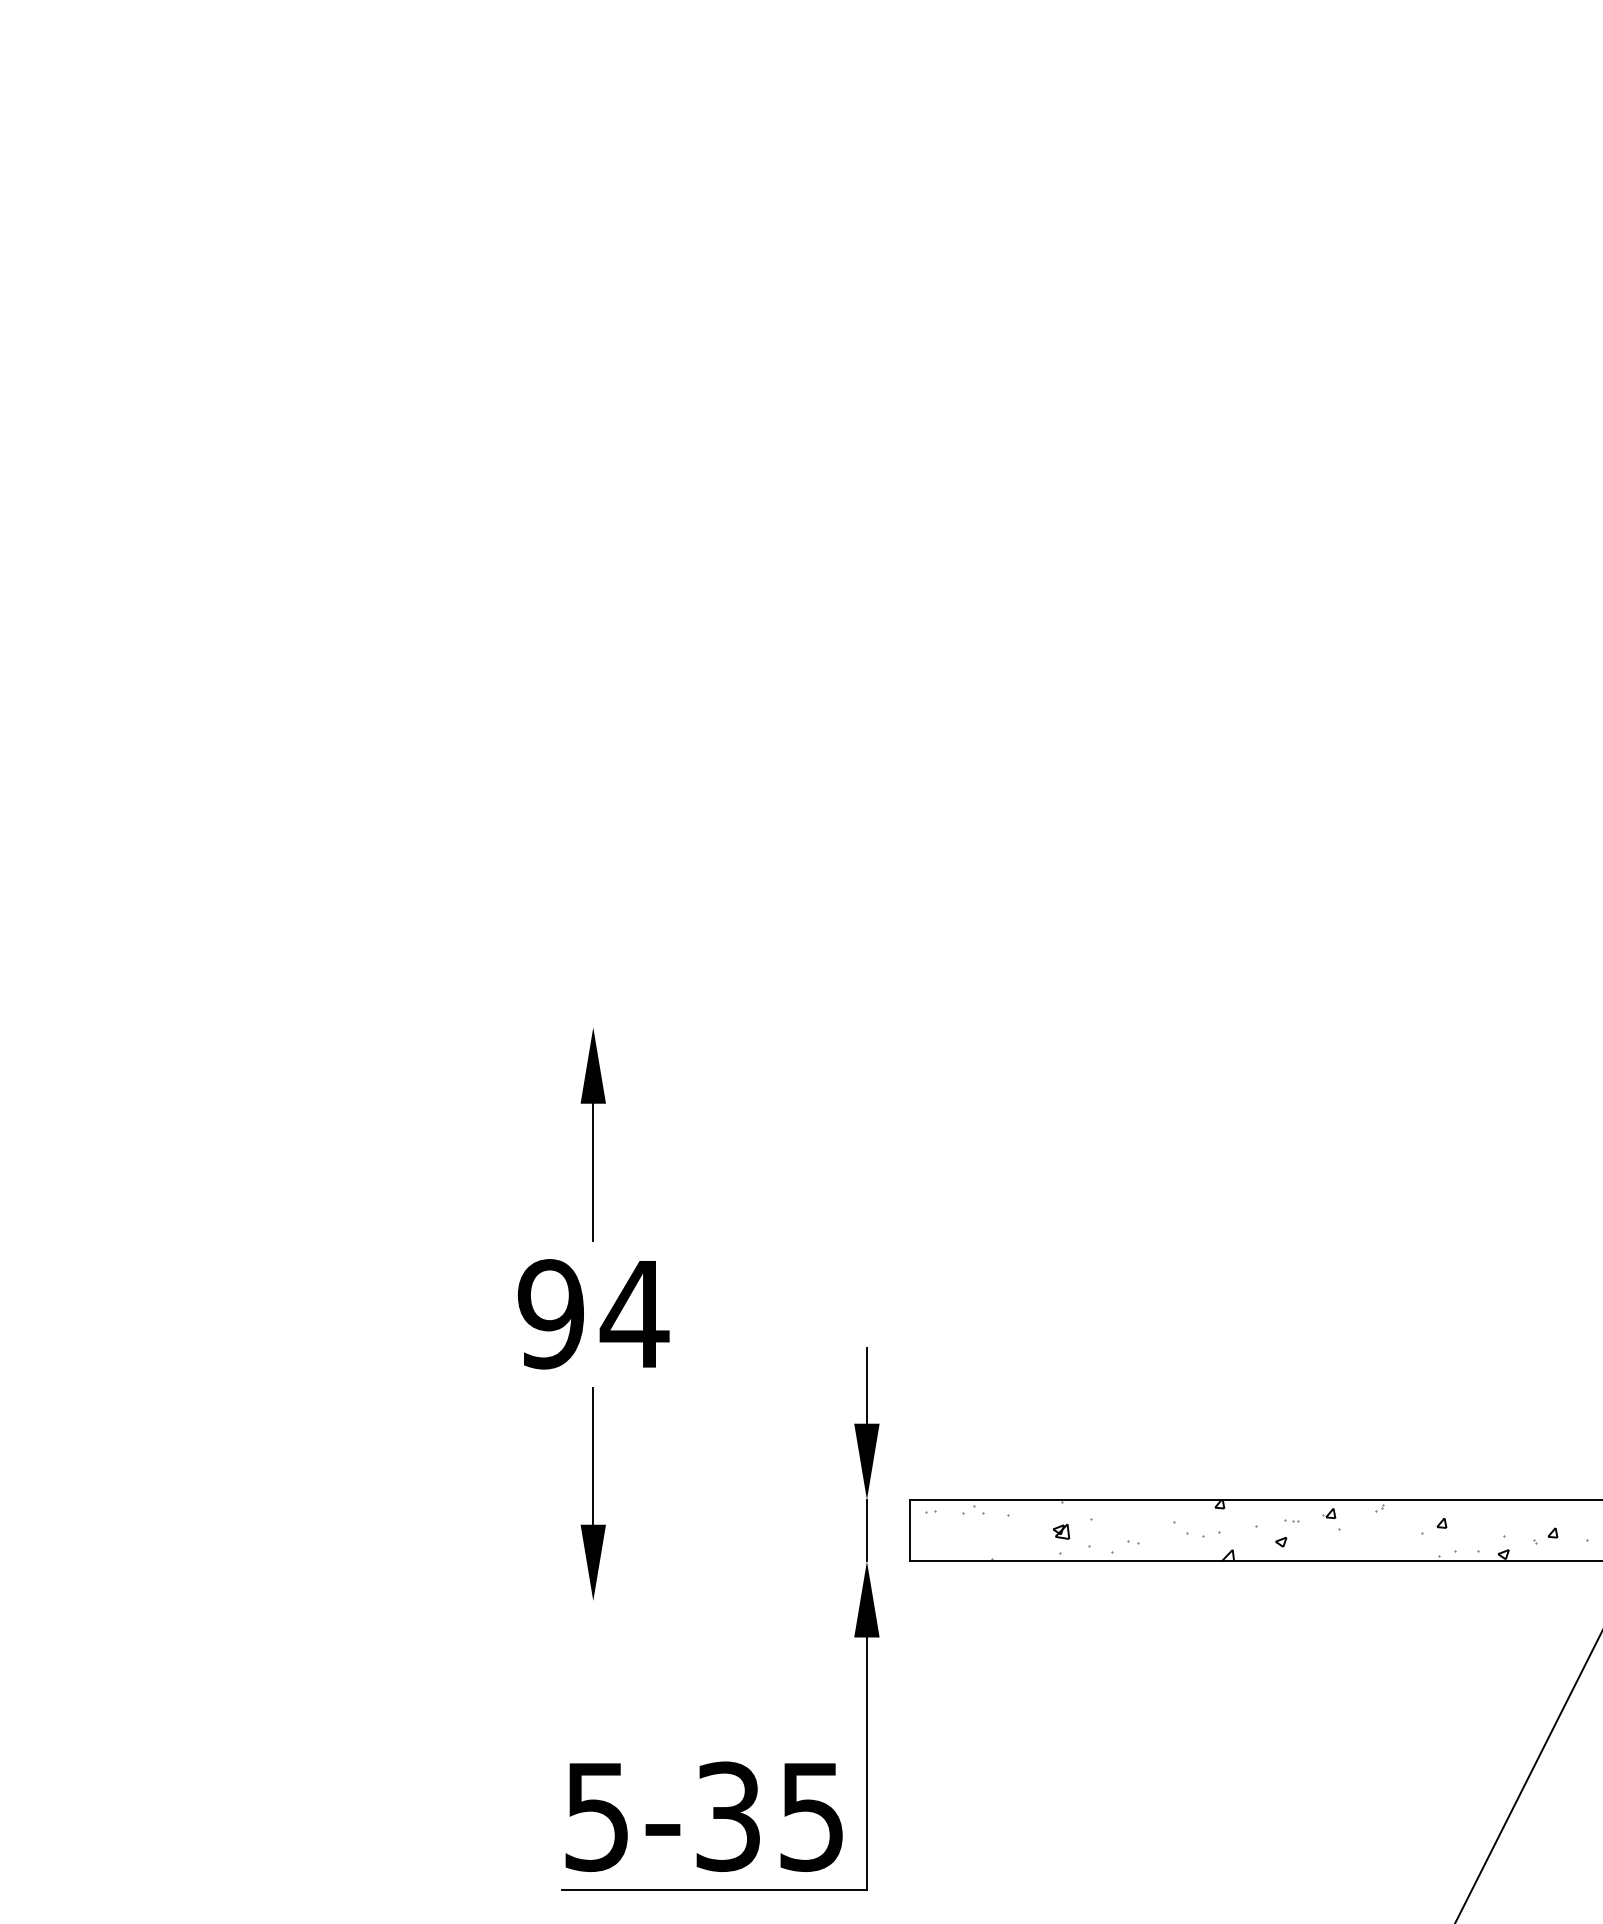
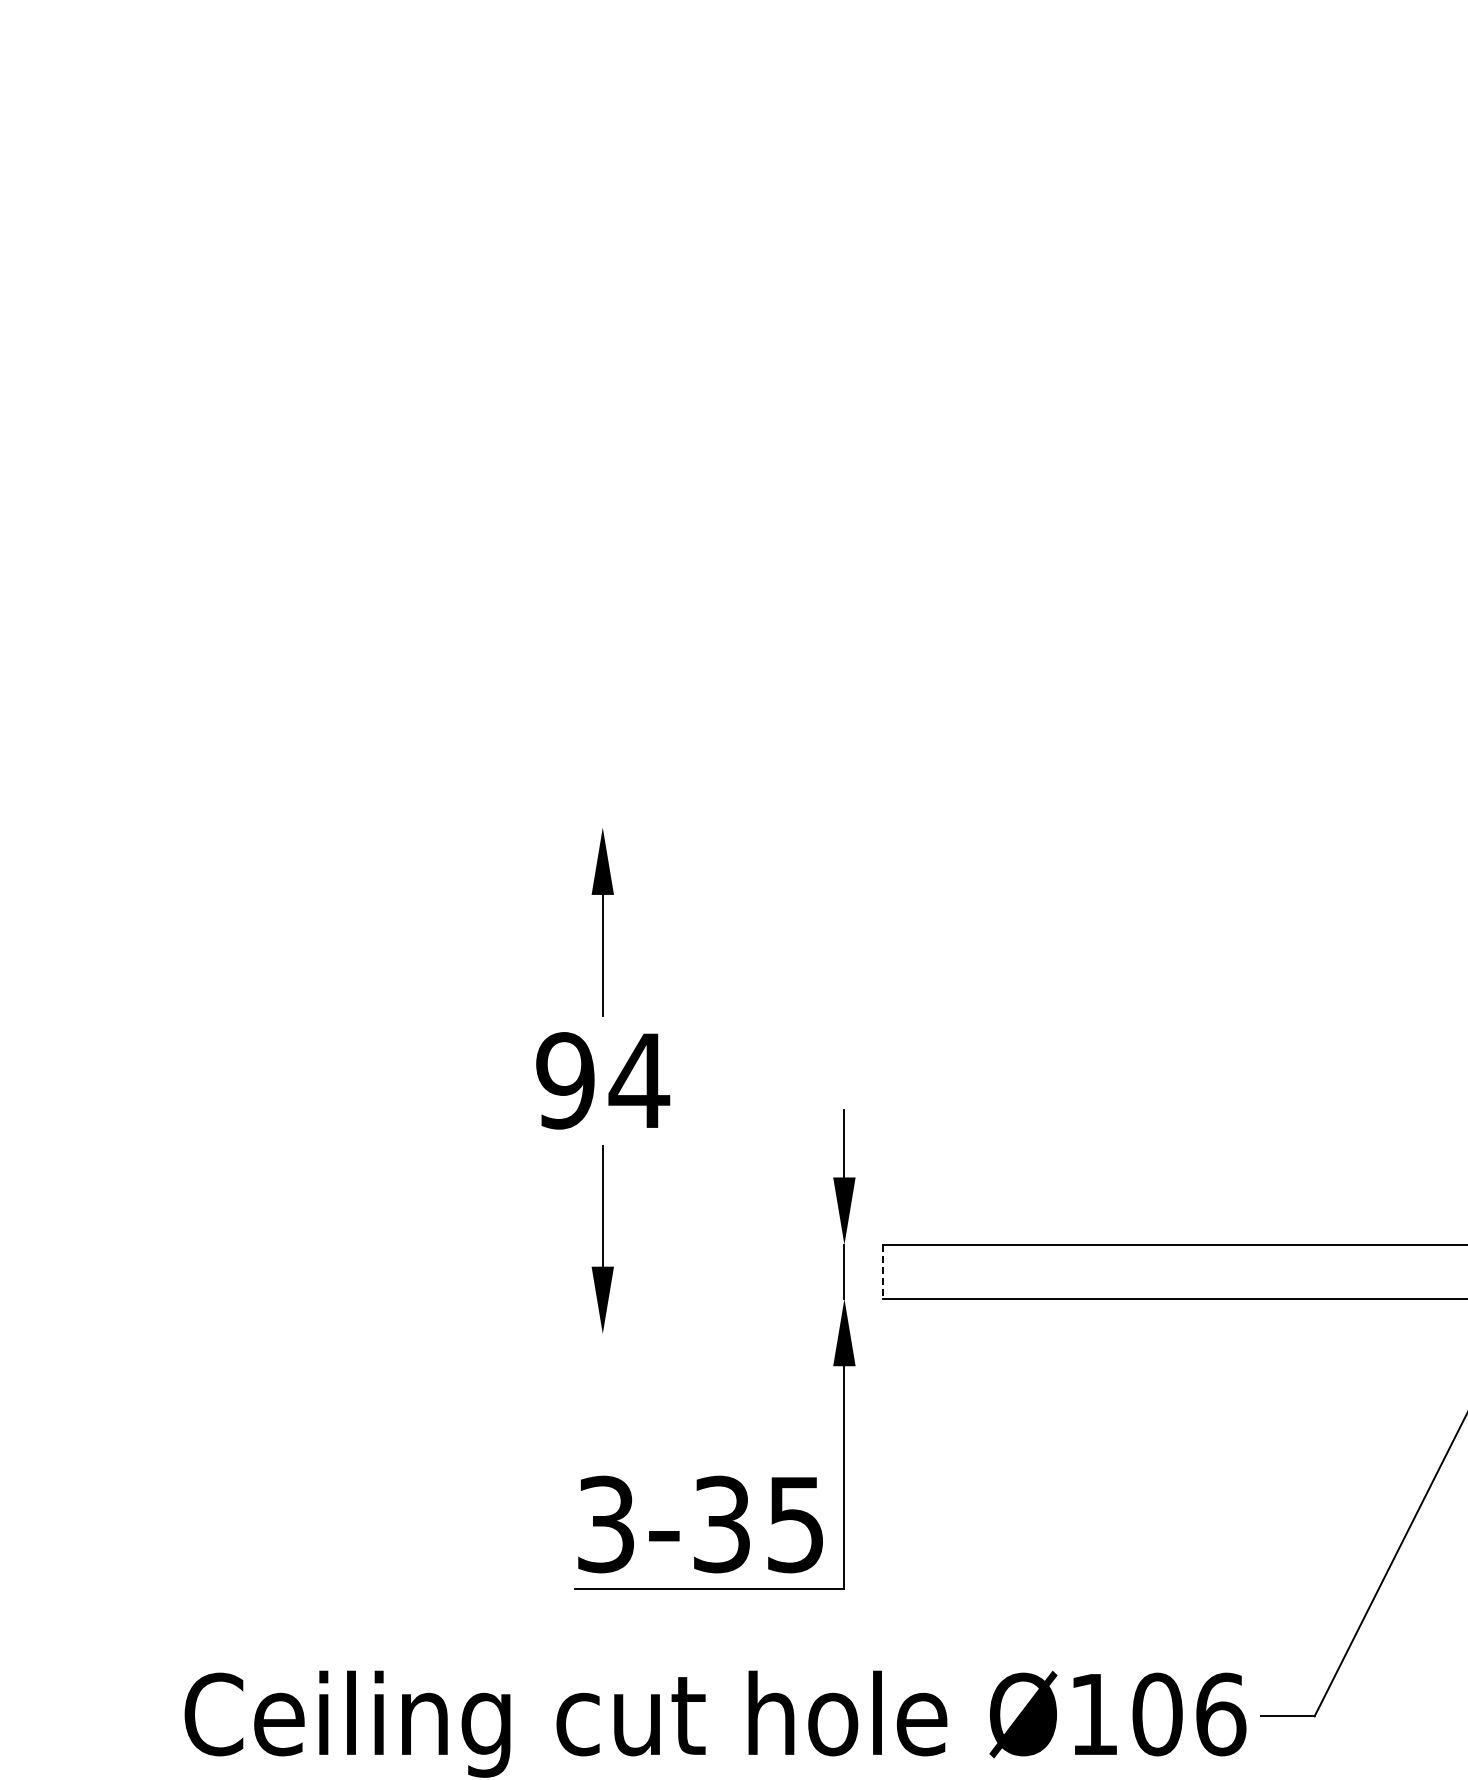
hatch: (1241, 1530) -> (1175, 1271), removed
line: (910, 1531) -> (882, 1272), solid -> dashed
text: (596, 1816) -> (605, 1524), 5-35 -> 3-35

